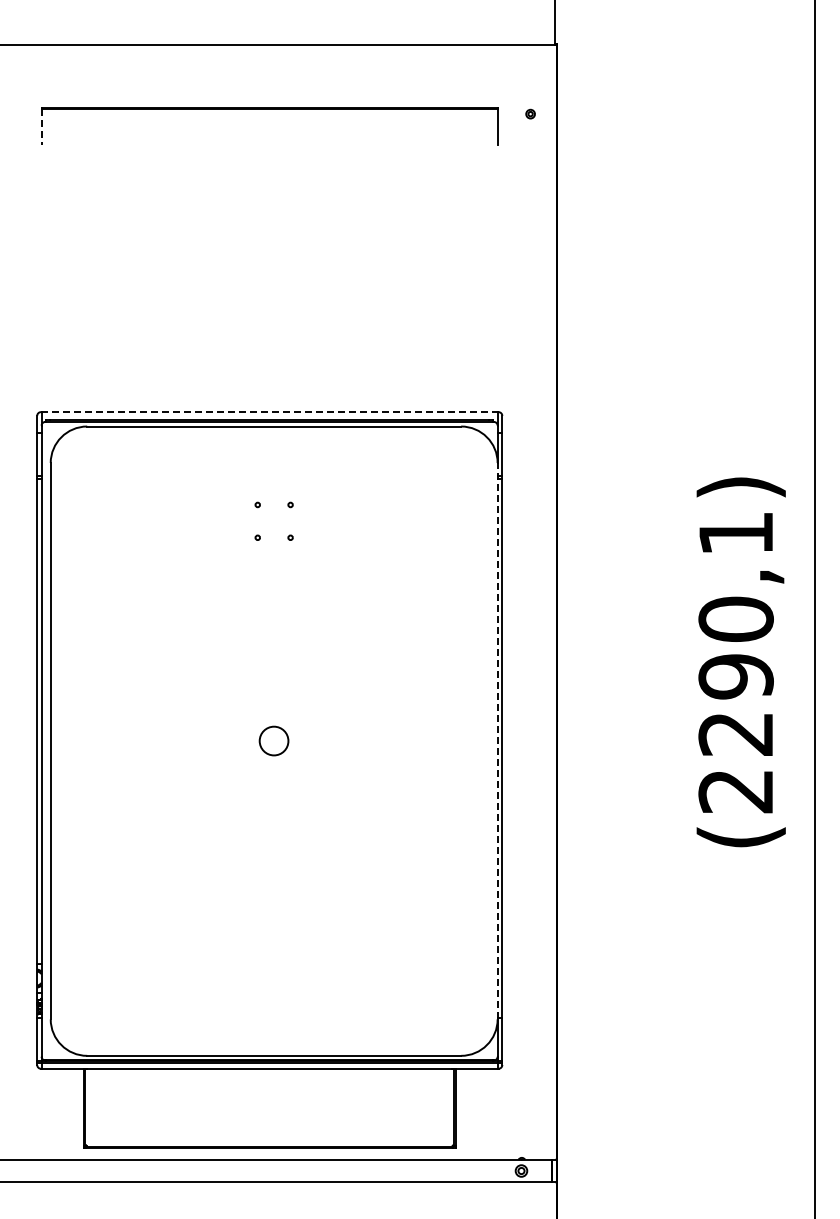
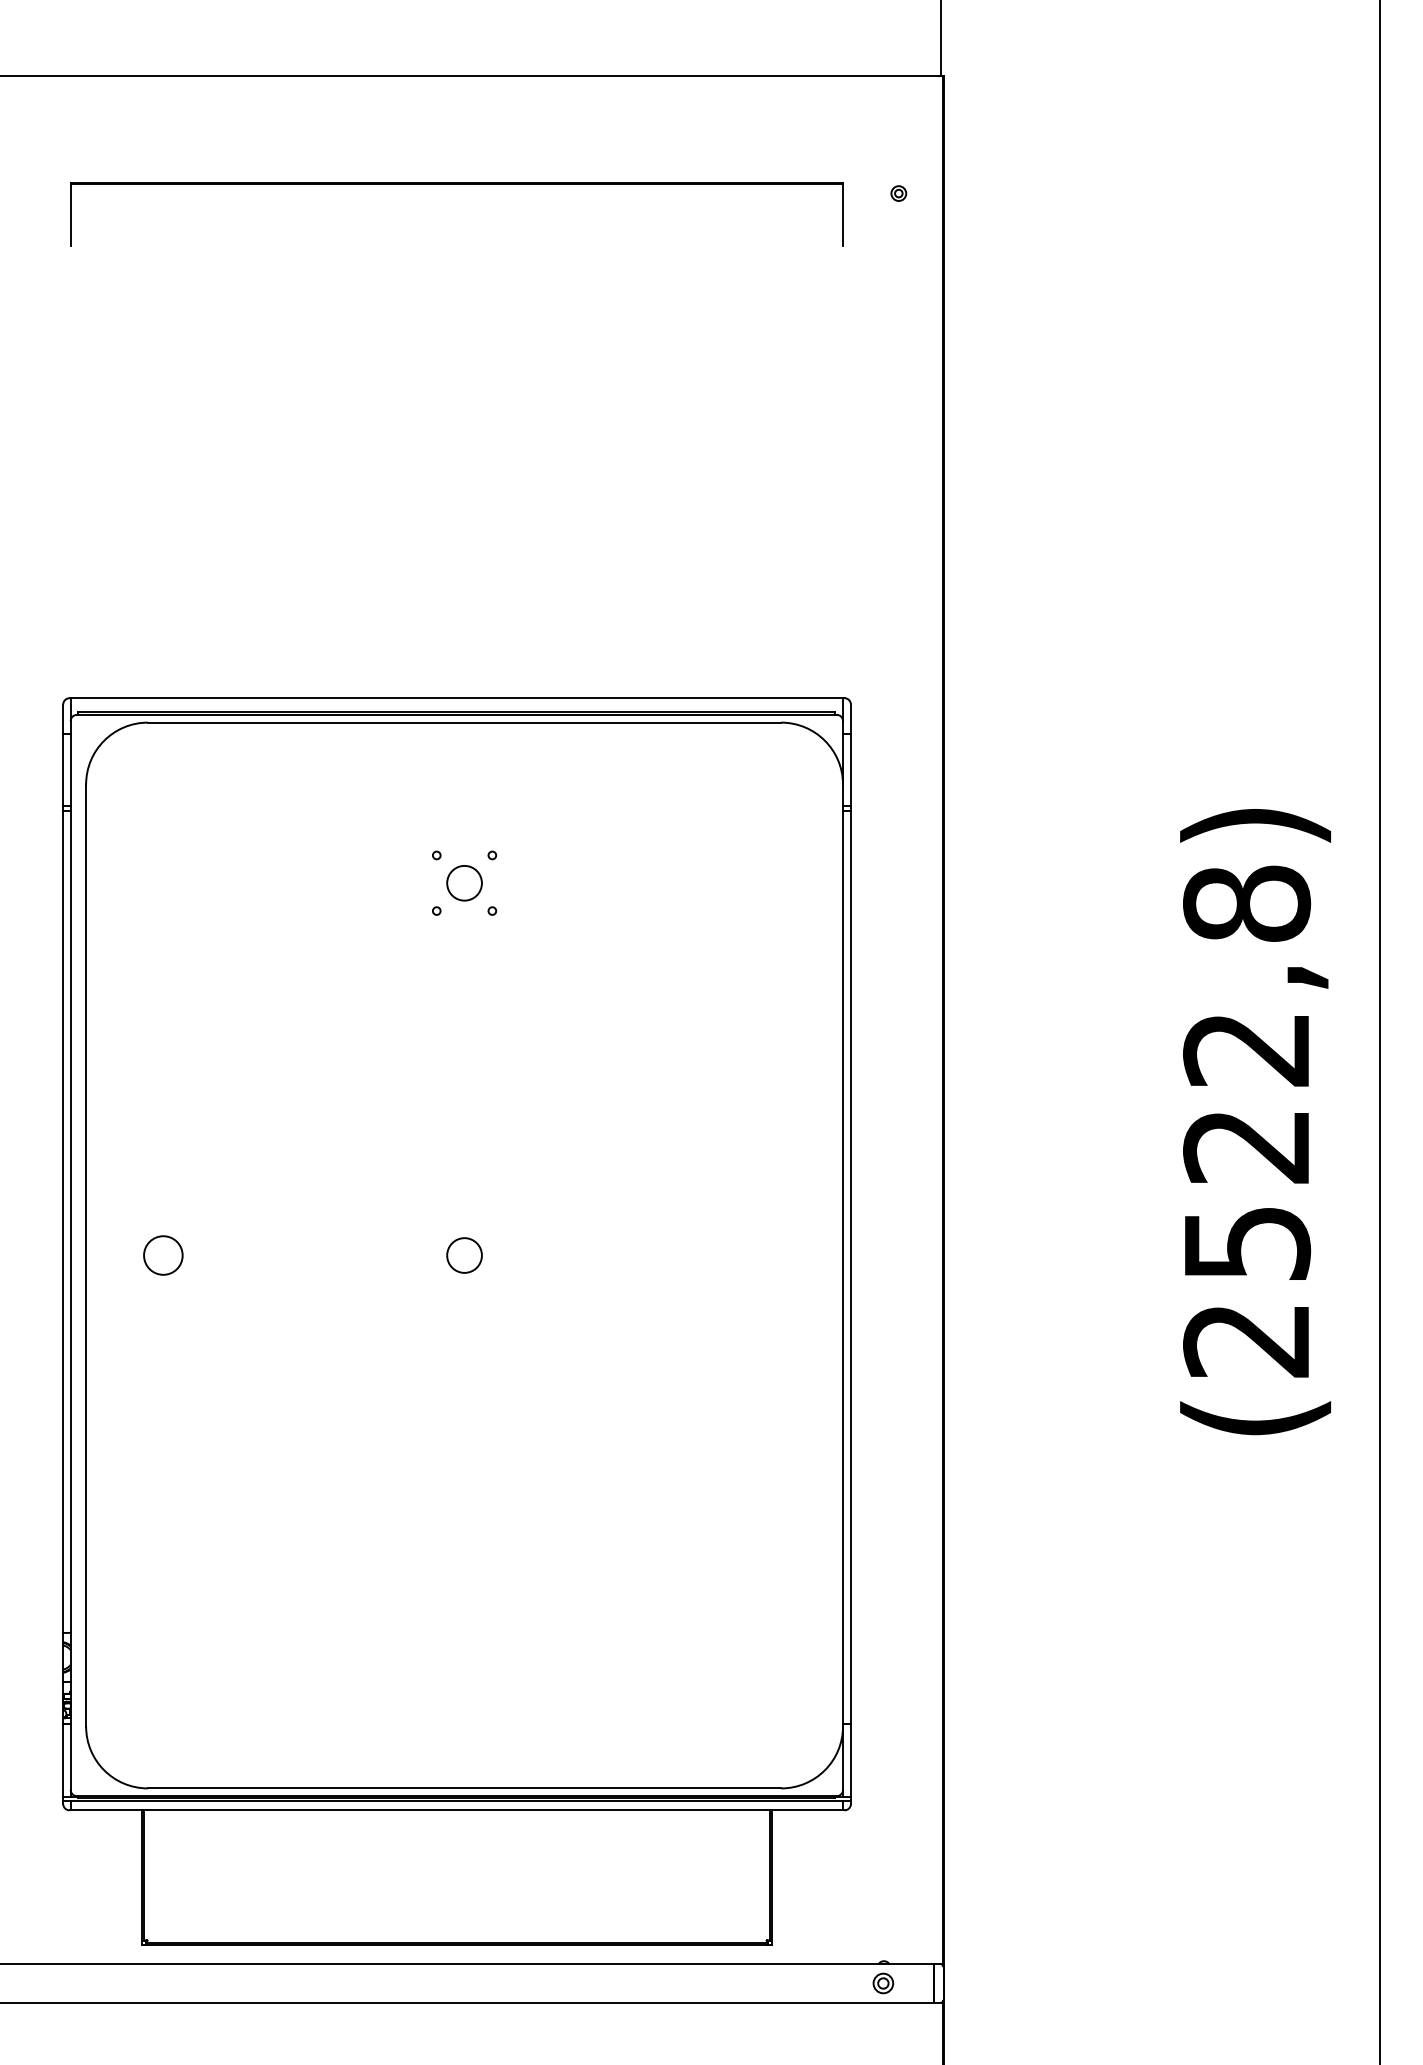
line: (41, 127) -> (70, 216), dashed -> solid
line: (269, 412) -> (456, 698), dashed -> solid
circle: (274, 521) -> (465, 883), added
text: (735, 633) -> (1245, 1073), (2290,1) -> (2522,8)
circle: (96, 740) -> (163, 1254), added
line: (497, 740) -> (842, 1254), dashed -> solid
circle: (274, 741) -> (465, 1256), size x0.71

